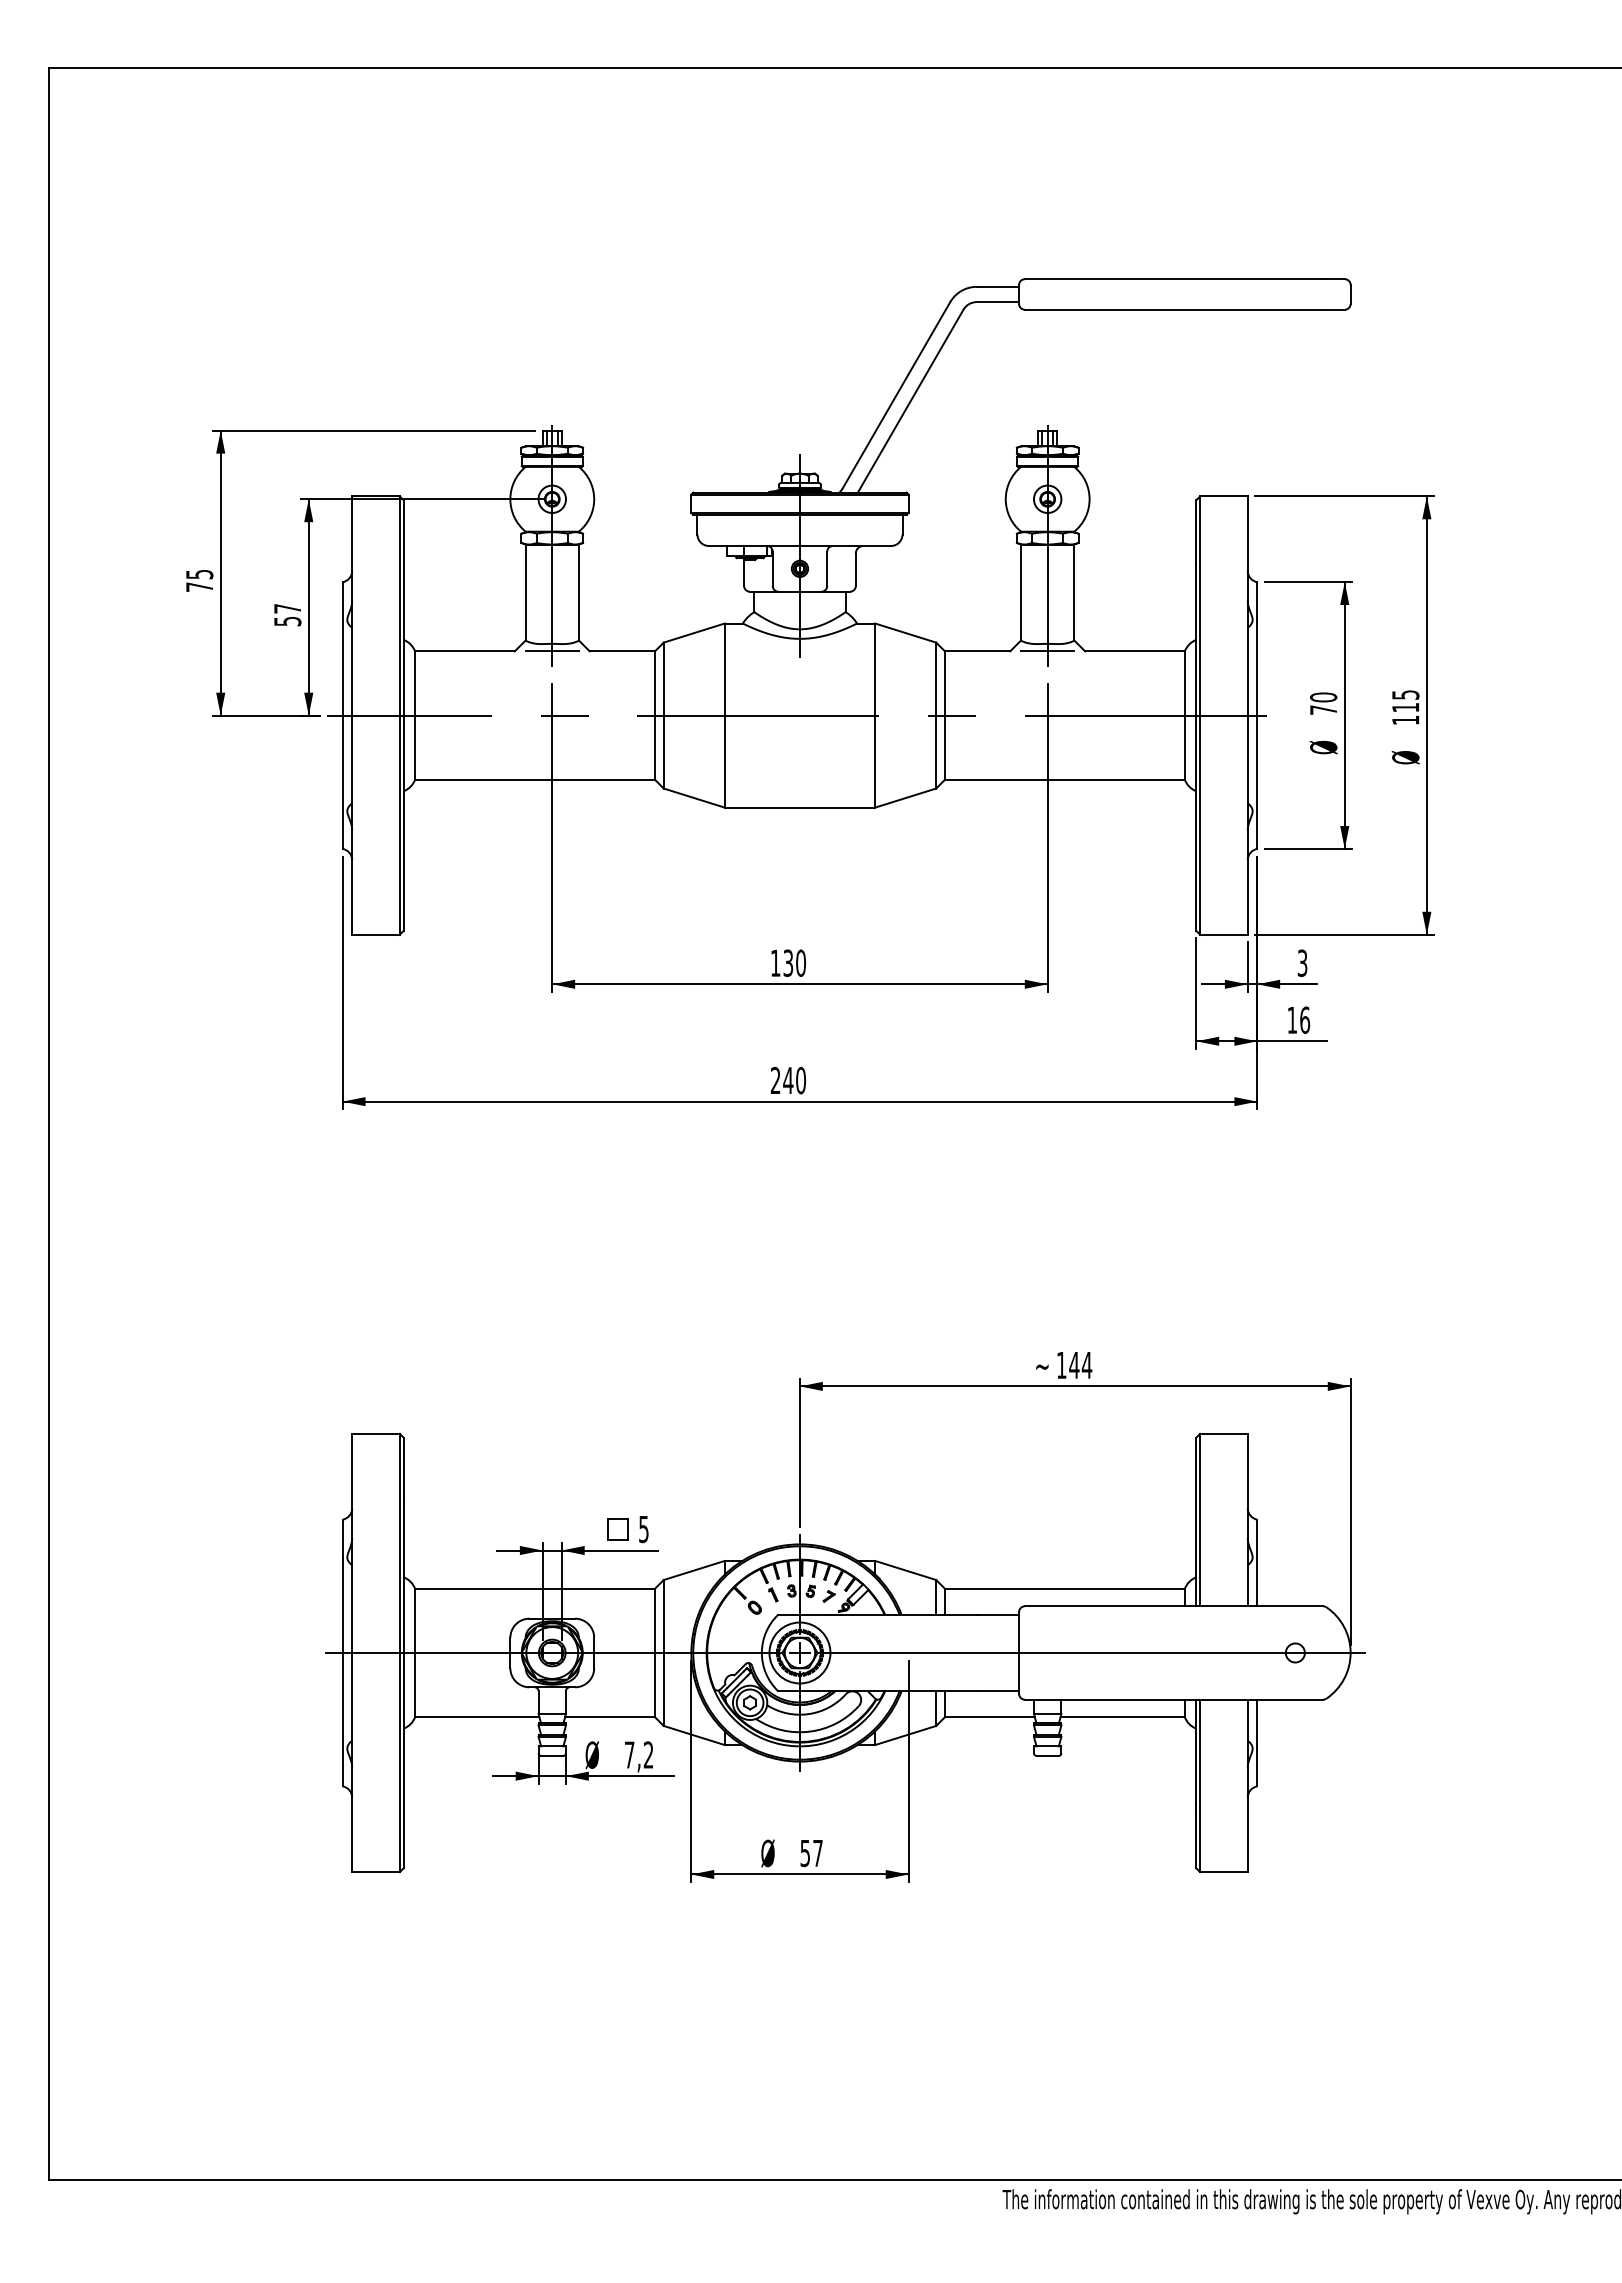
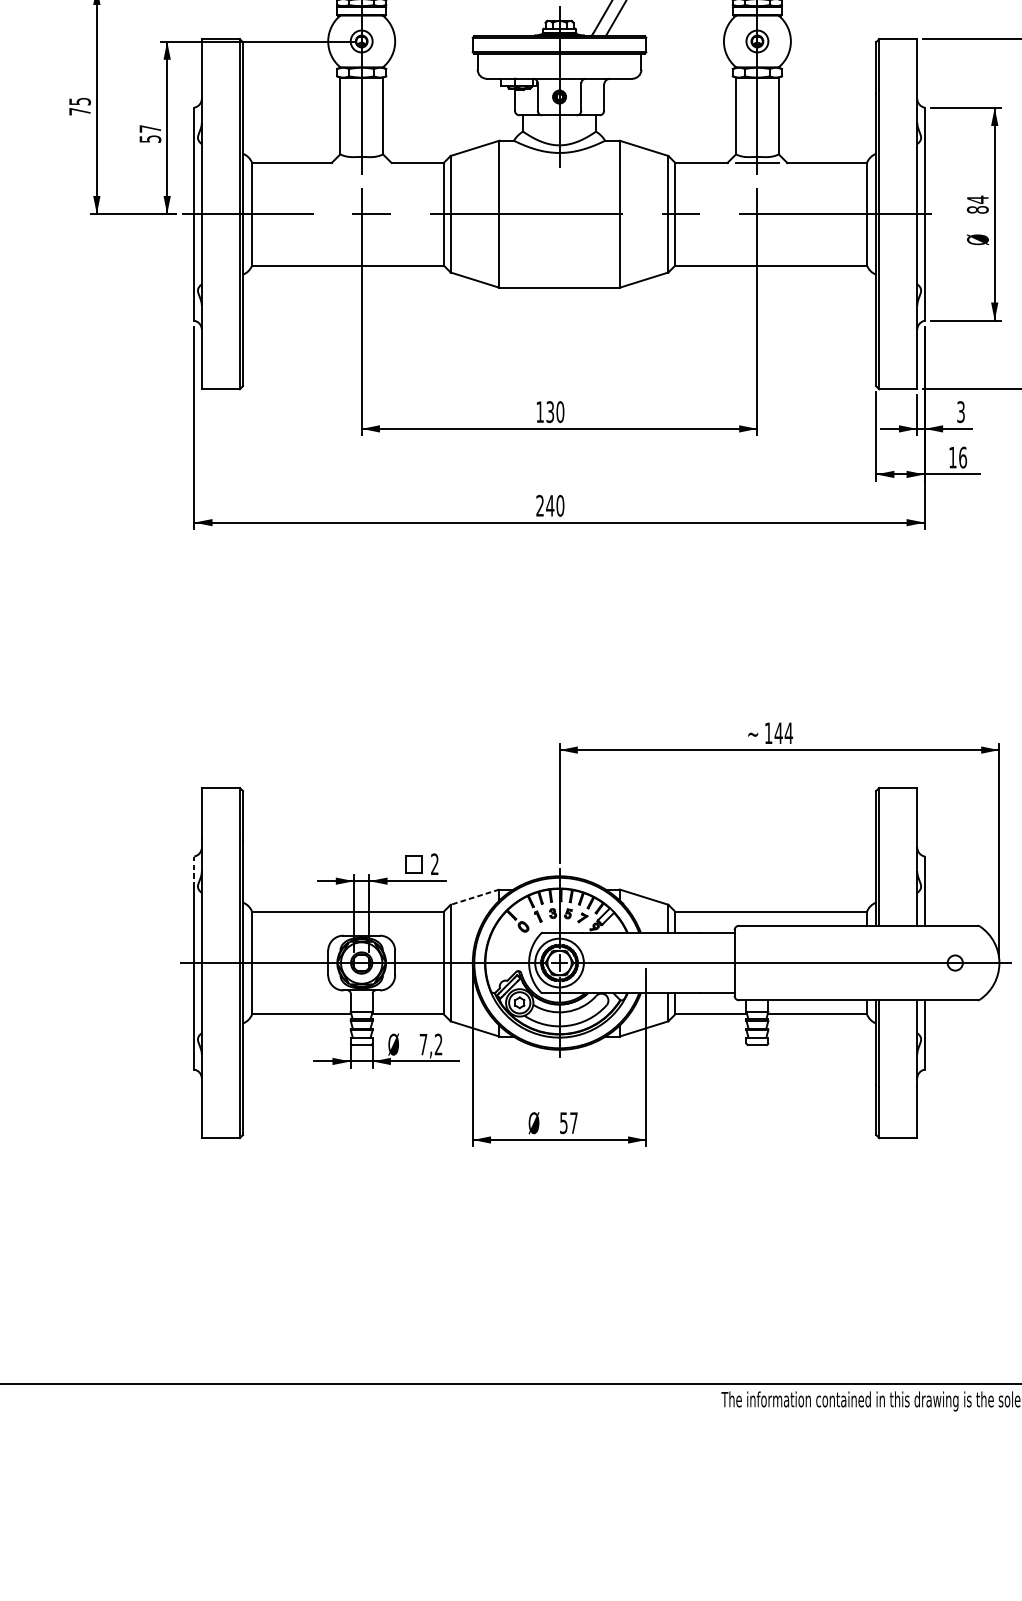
line: (551, 651) -> (361, 163), removed
text: (1323, 703) -> (977, 204), 70 -> 84
text: (643, 1529) -> (434, 864), 5 -> 2
line: (342, 1539) -> (194, 872), solid -> dashed
line: (694, 1570) -> (475, 897), solid -> dashed

